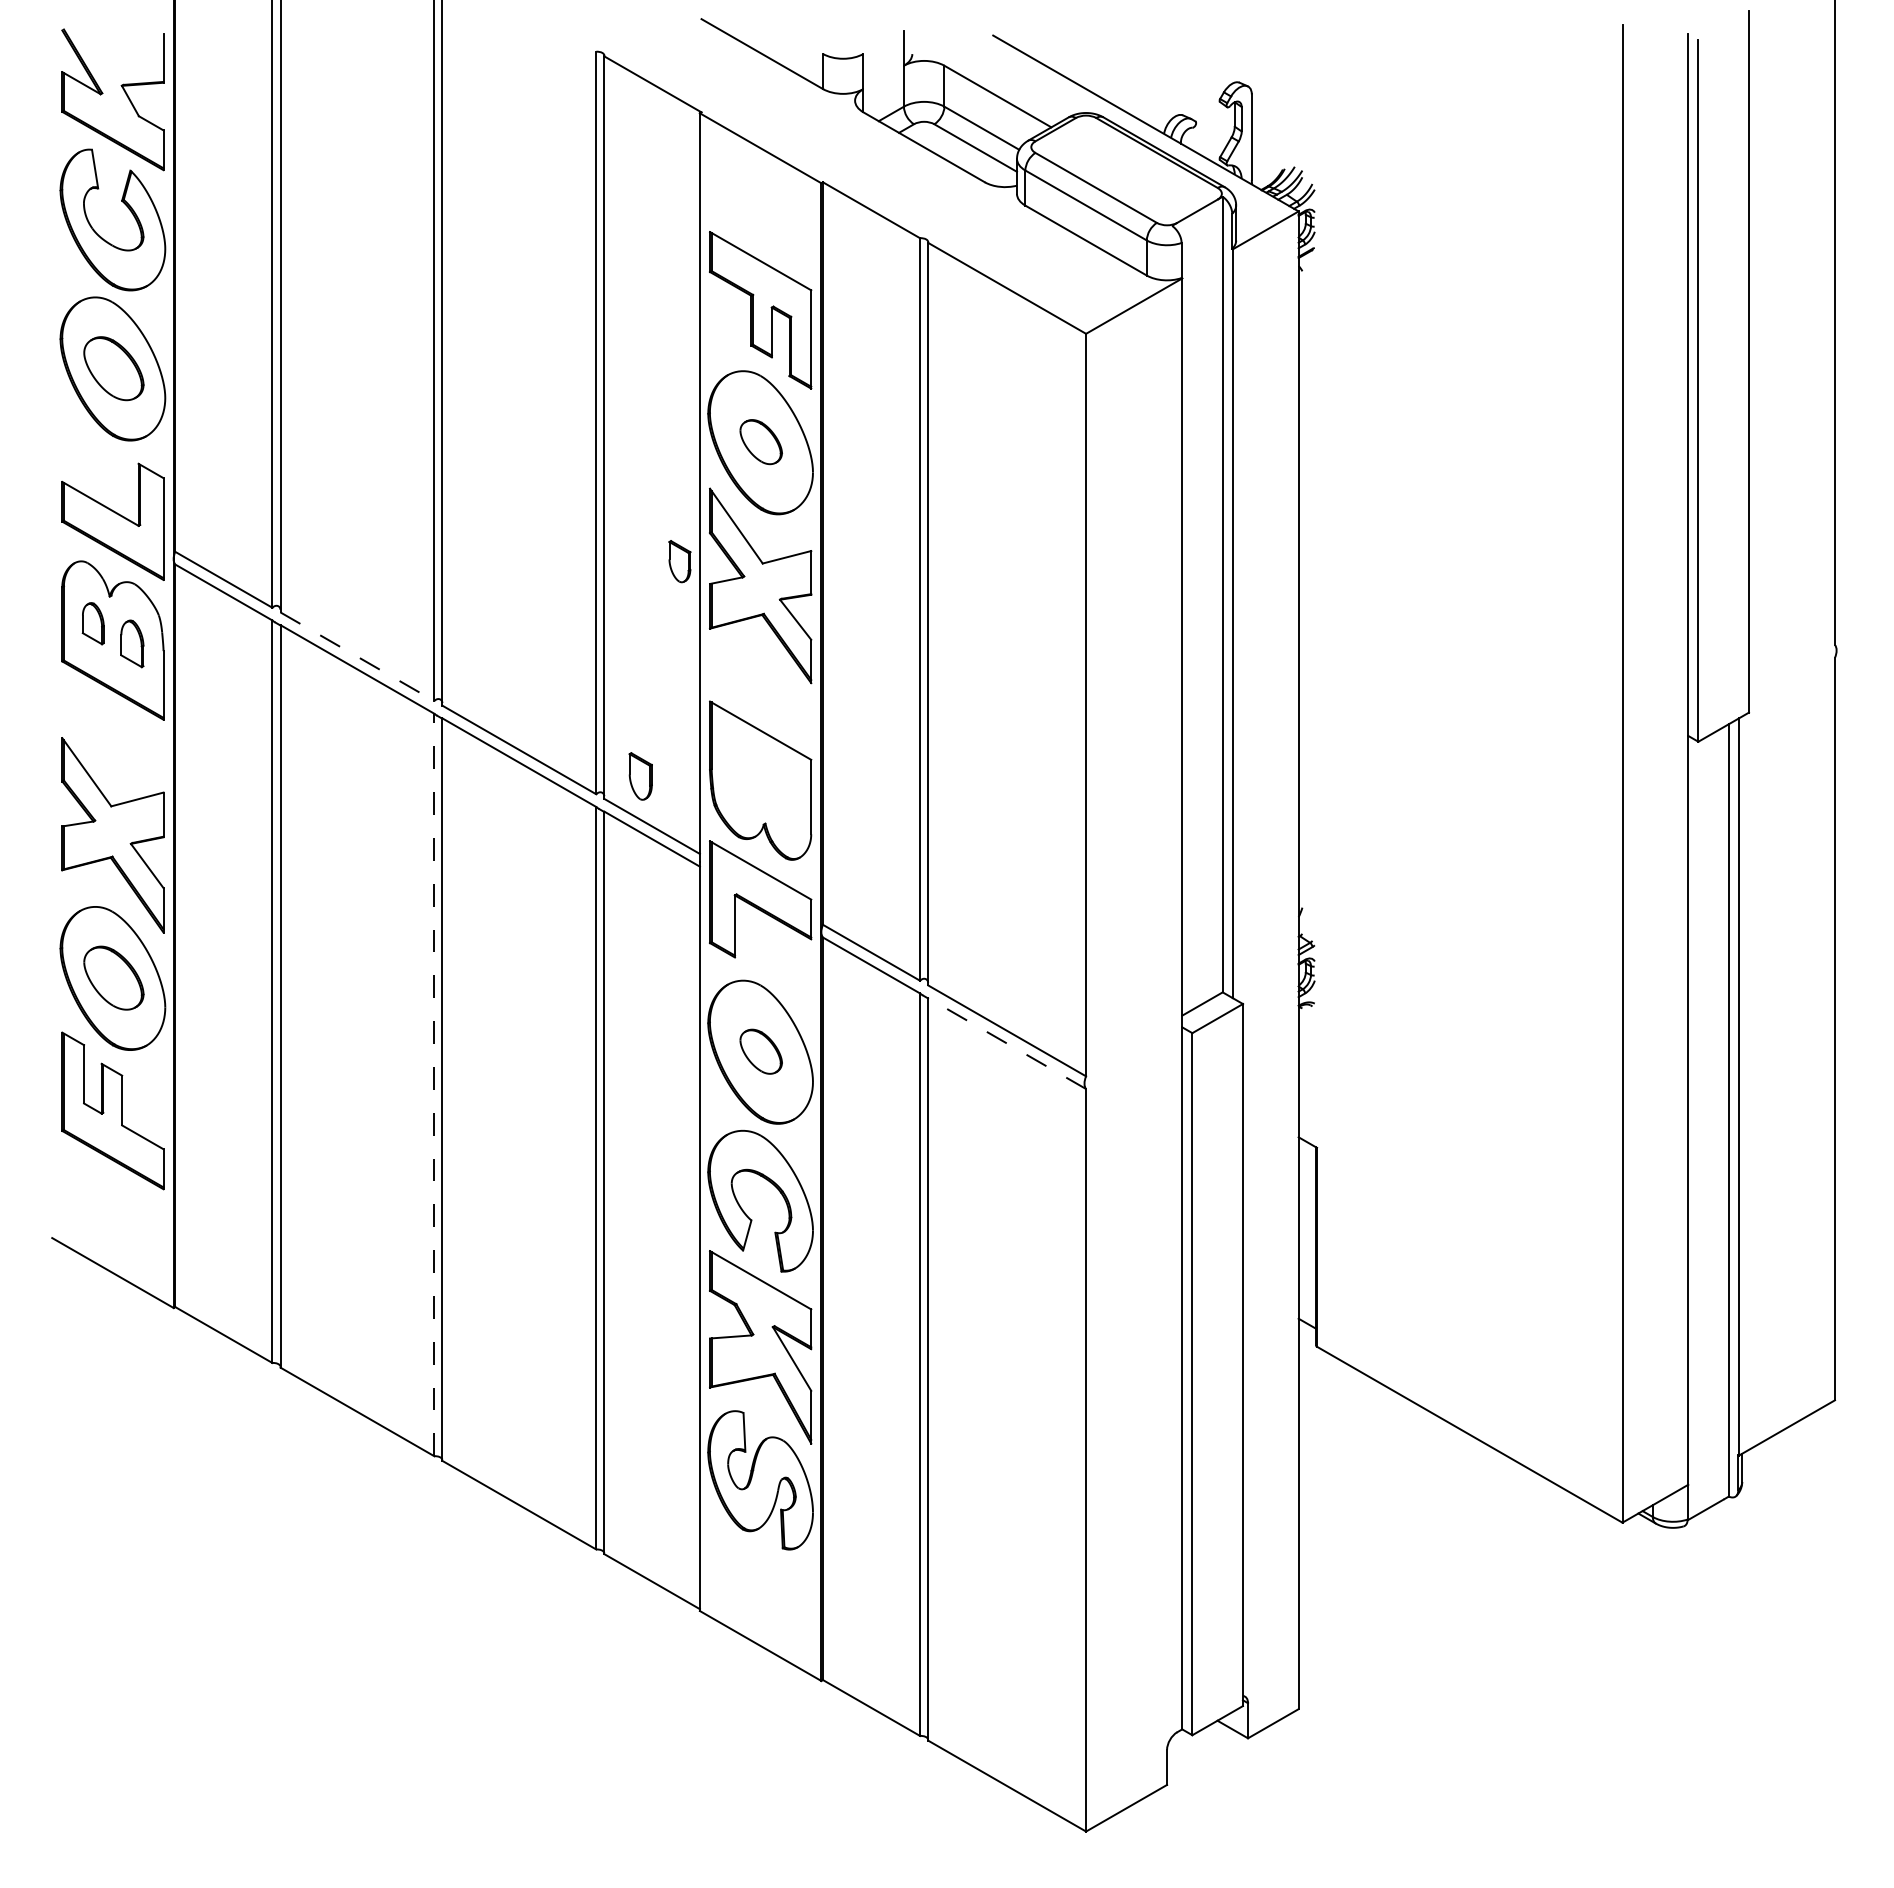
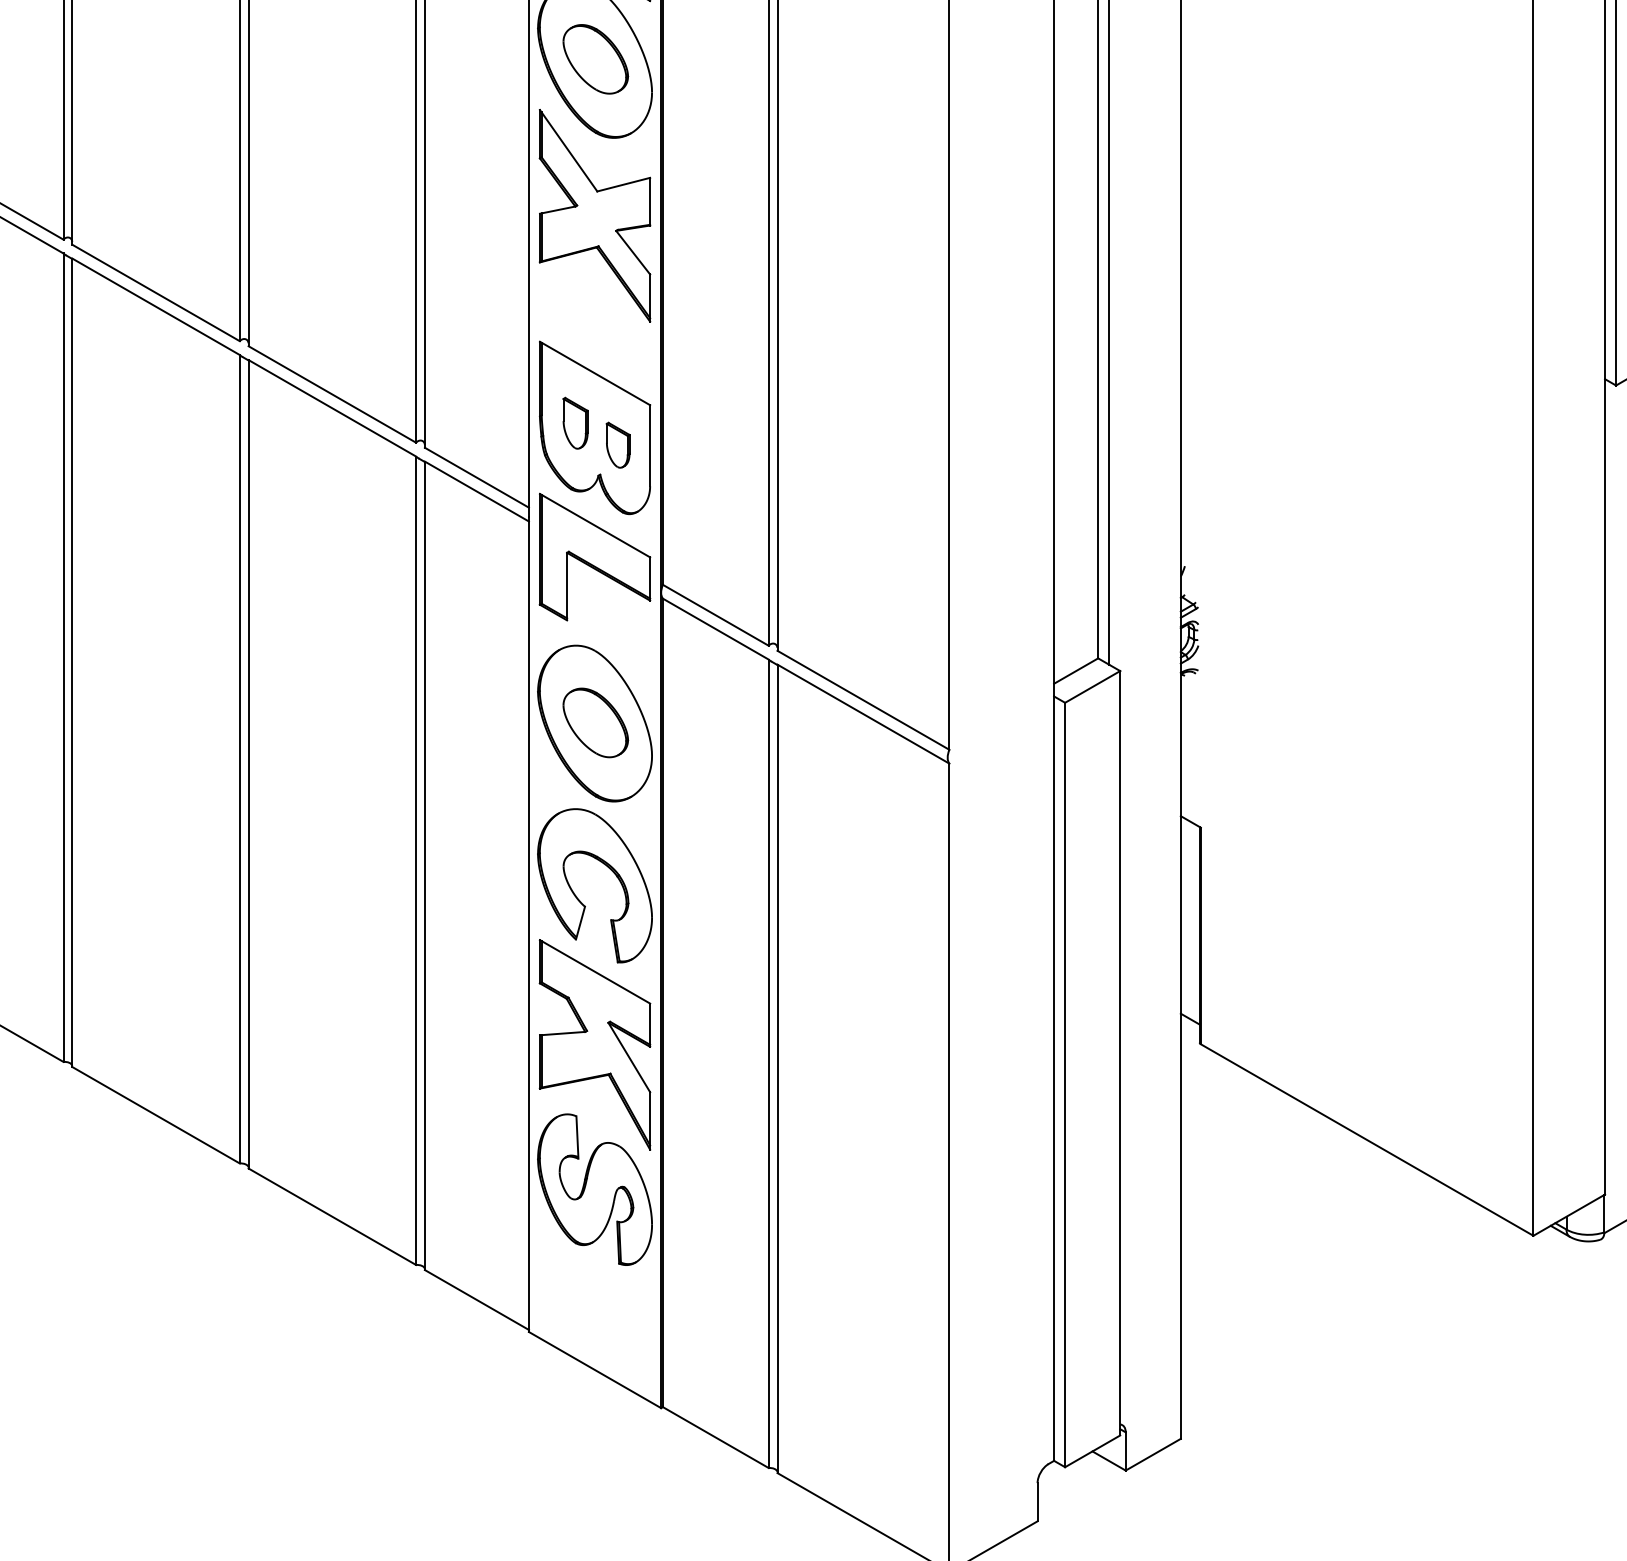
part: (760, 441) -> (594, 58), size x1.43
part: (679, 561) -> (617, 445), moved
line: (357, 656) -> (156, 292), dashed -> solid
part: (640, 776) -> (575, 423), moved
line: (1006, 1043) -> (862, 714), dashed -> solid
part: (760, 1051) -> (594, 722), size x1.43
line: (434, 1084) -> (239, 758), dashed -> solid

